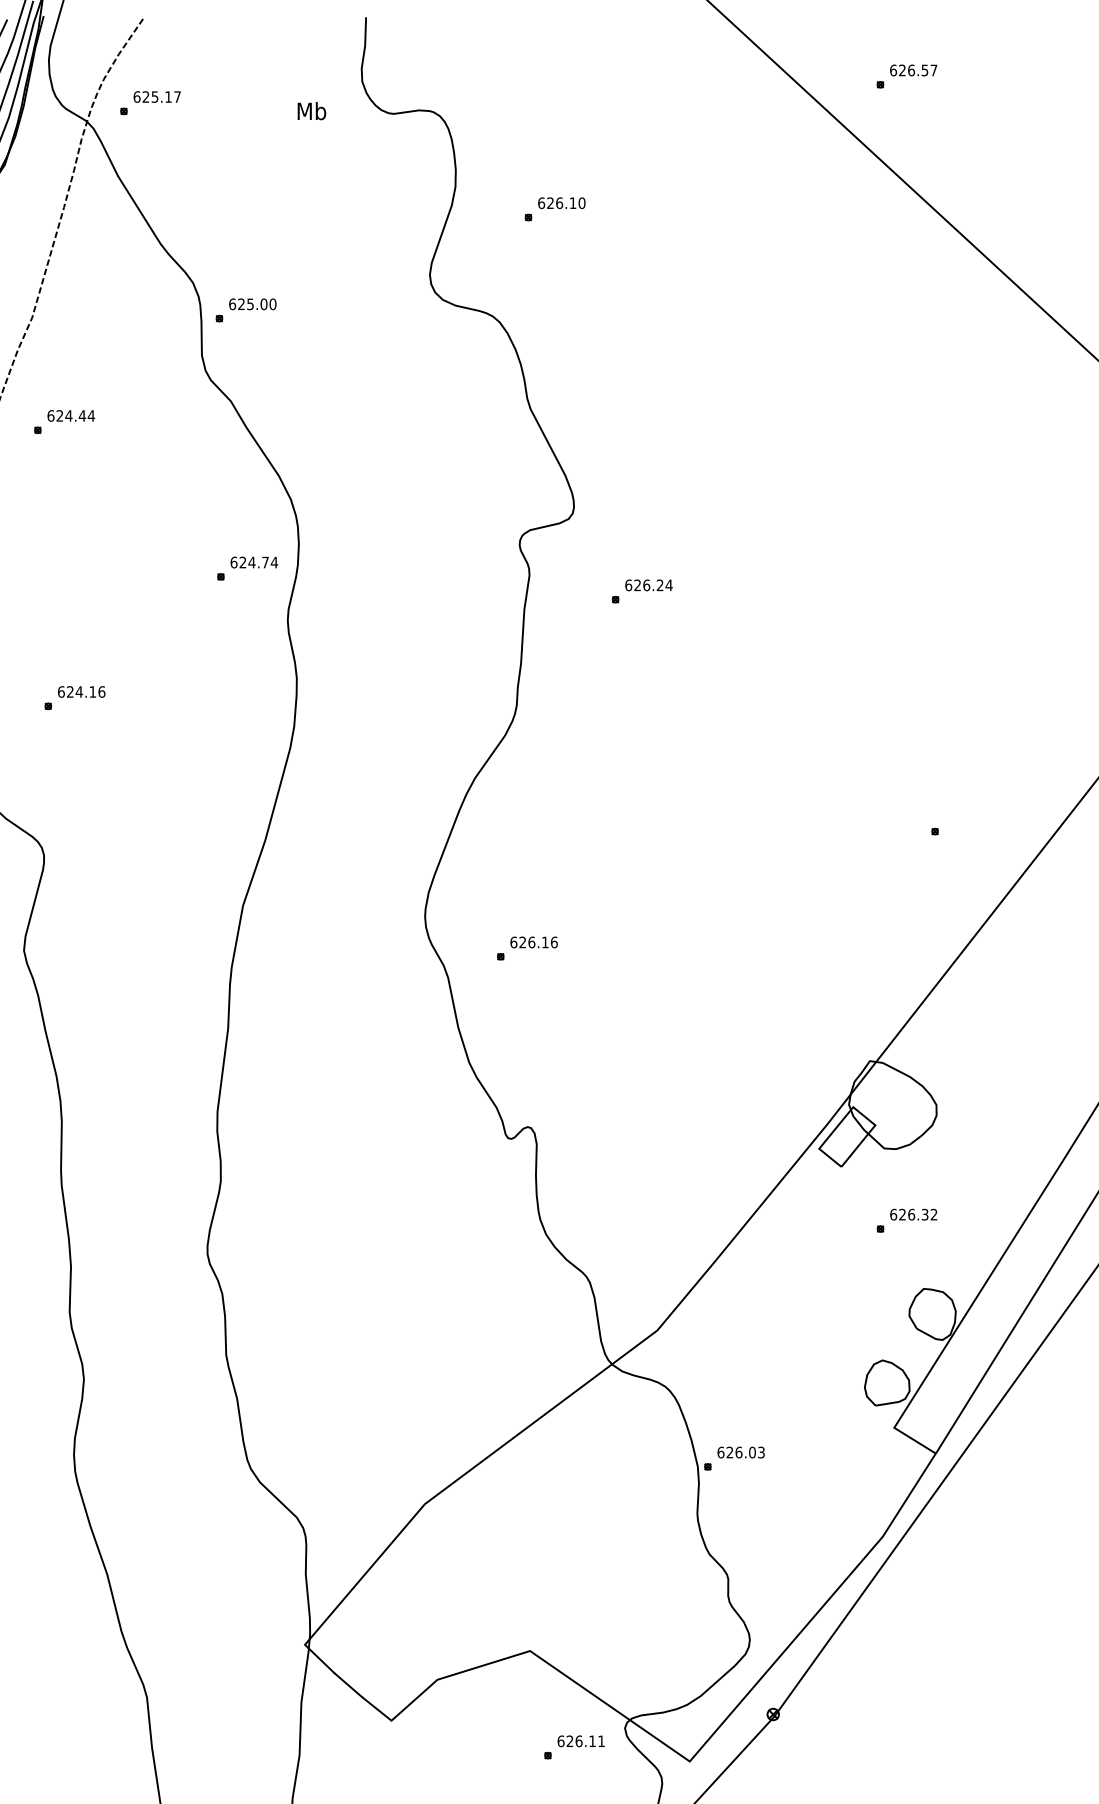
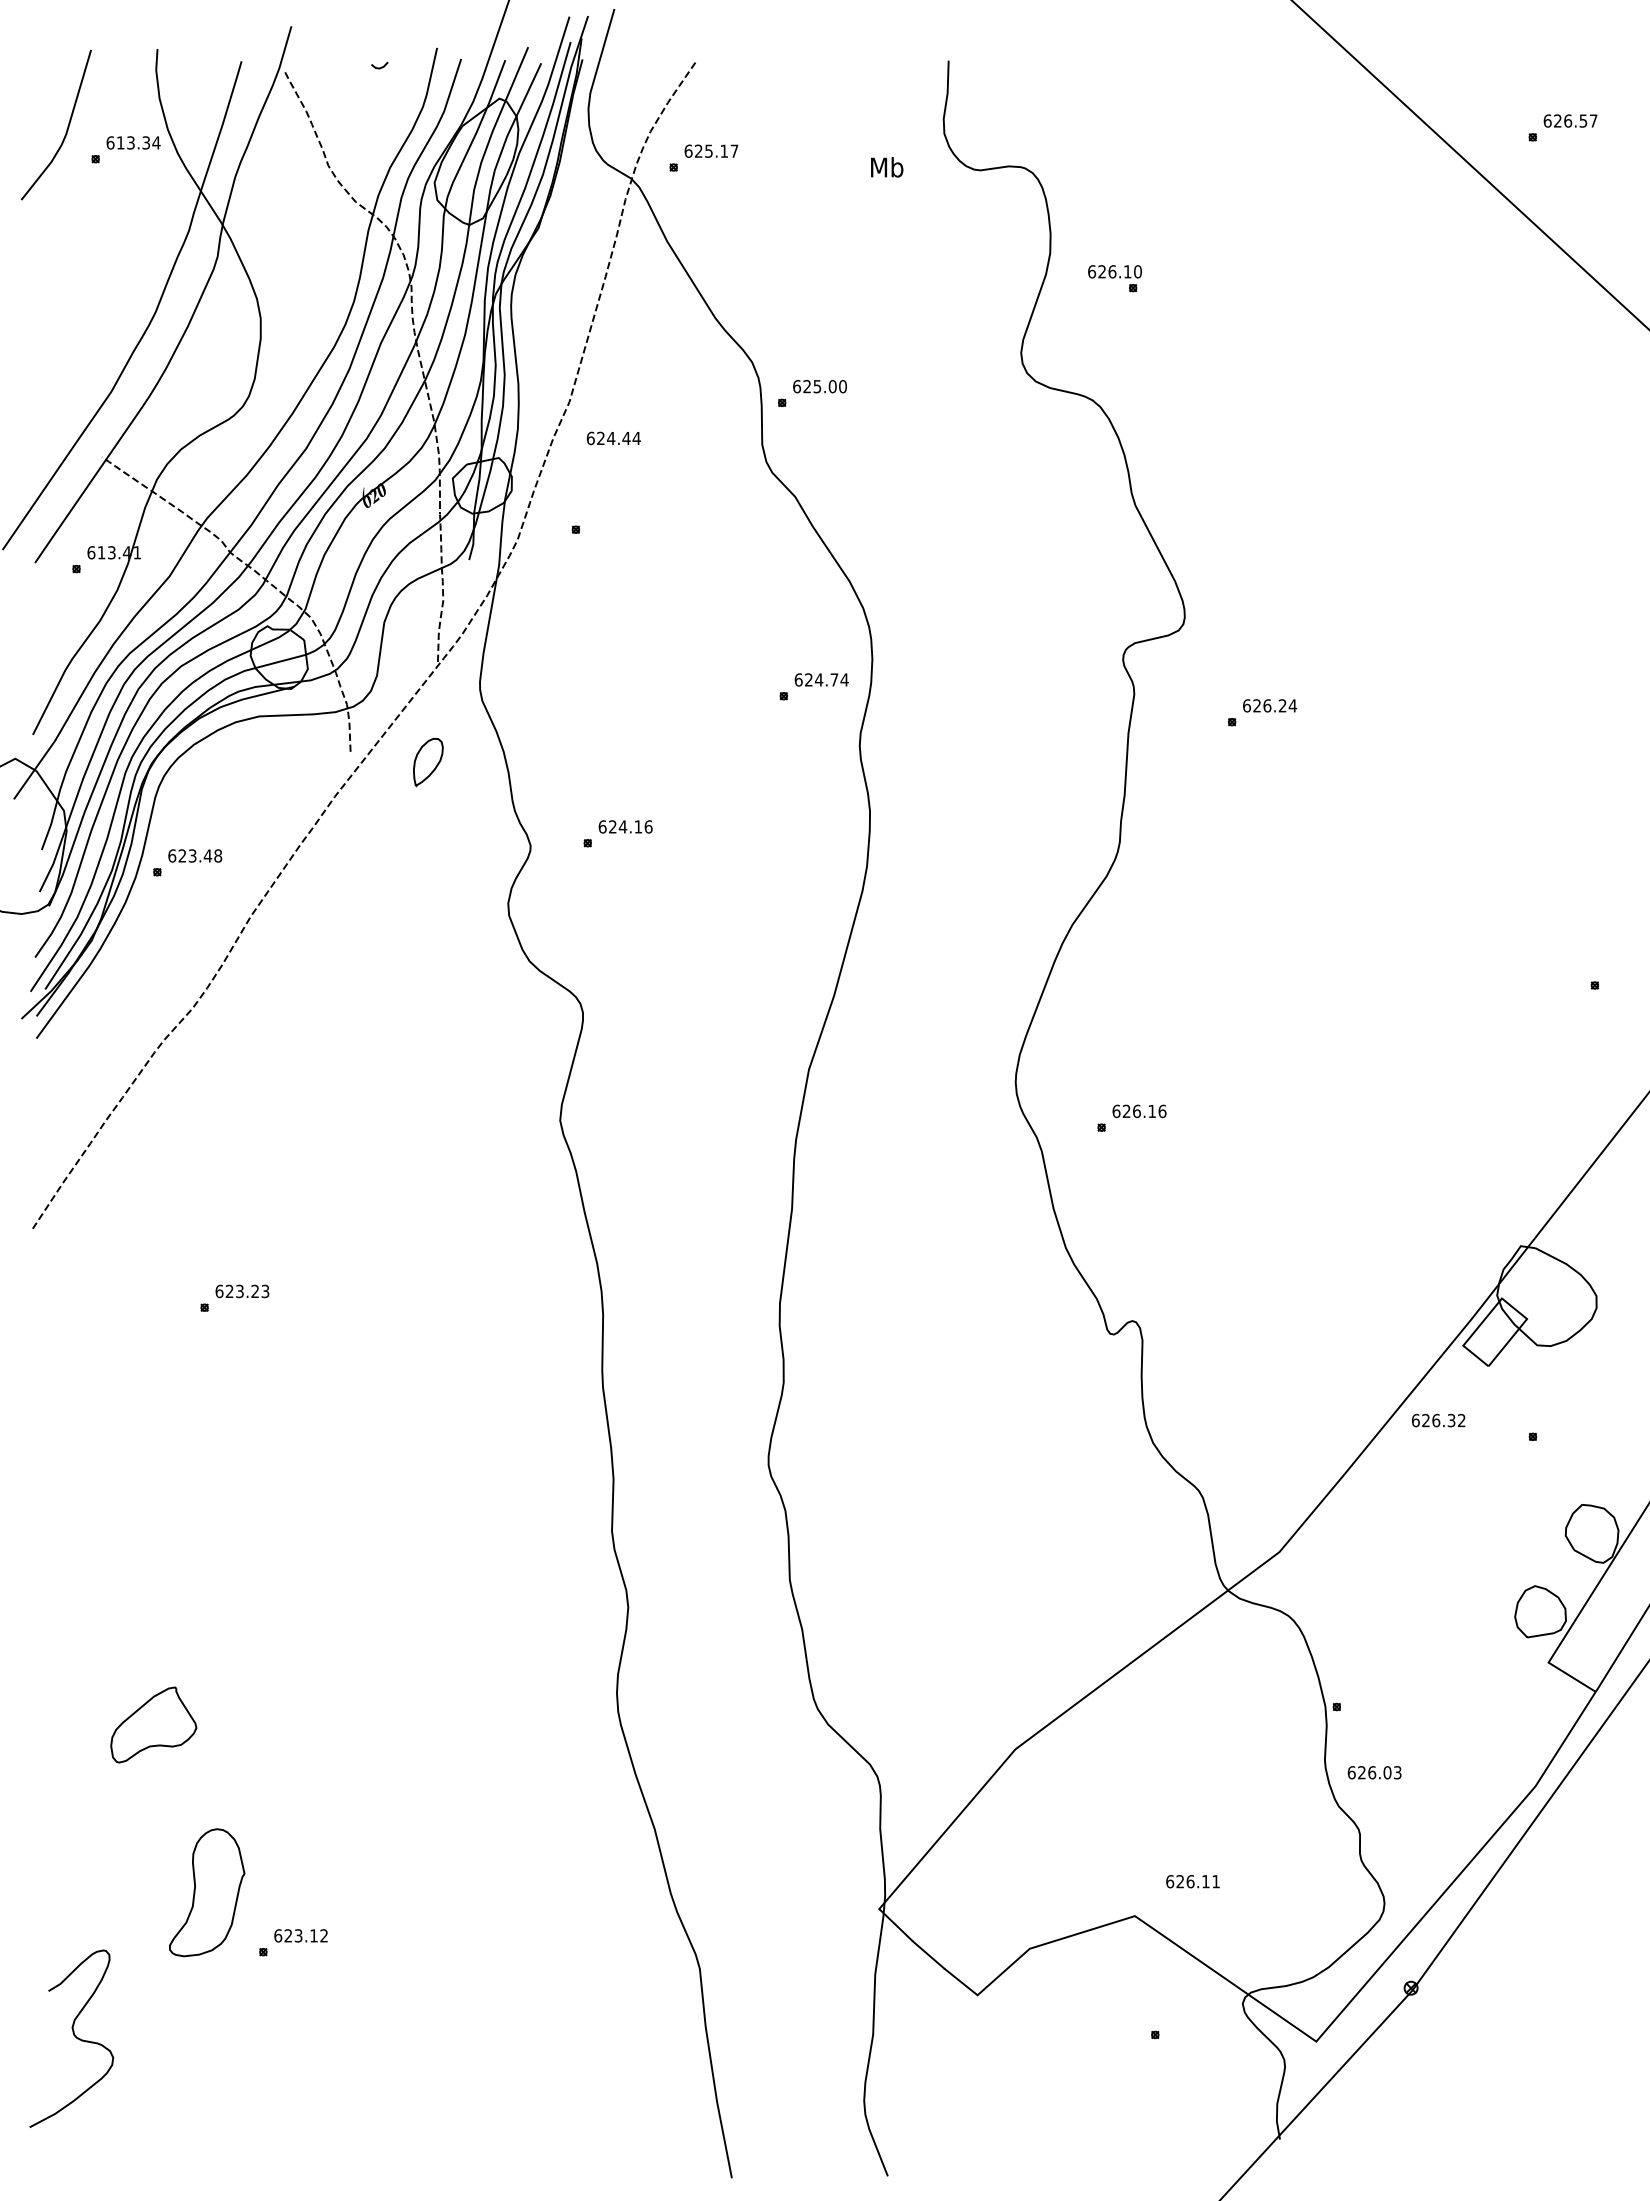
text: (561, 202) -> (1114, 271), moved
text: (70, 416) -> (613, 438), moved
text: (913, 1214) -> (1438, 1420), moved
text: (741, 1452) -> (1374, 1772), moved
text: (580, 1741) -> (1192, 1881), moved

